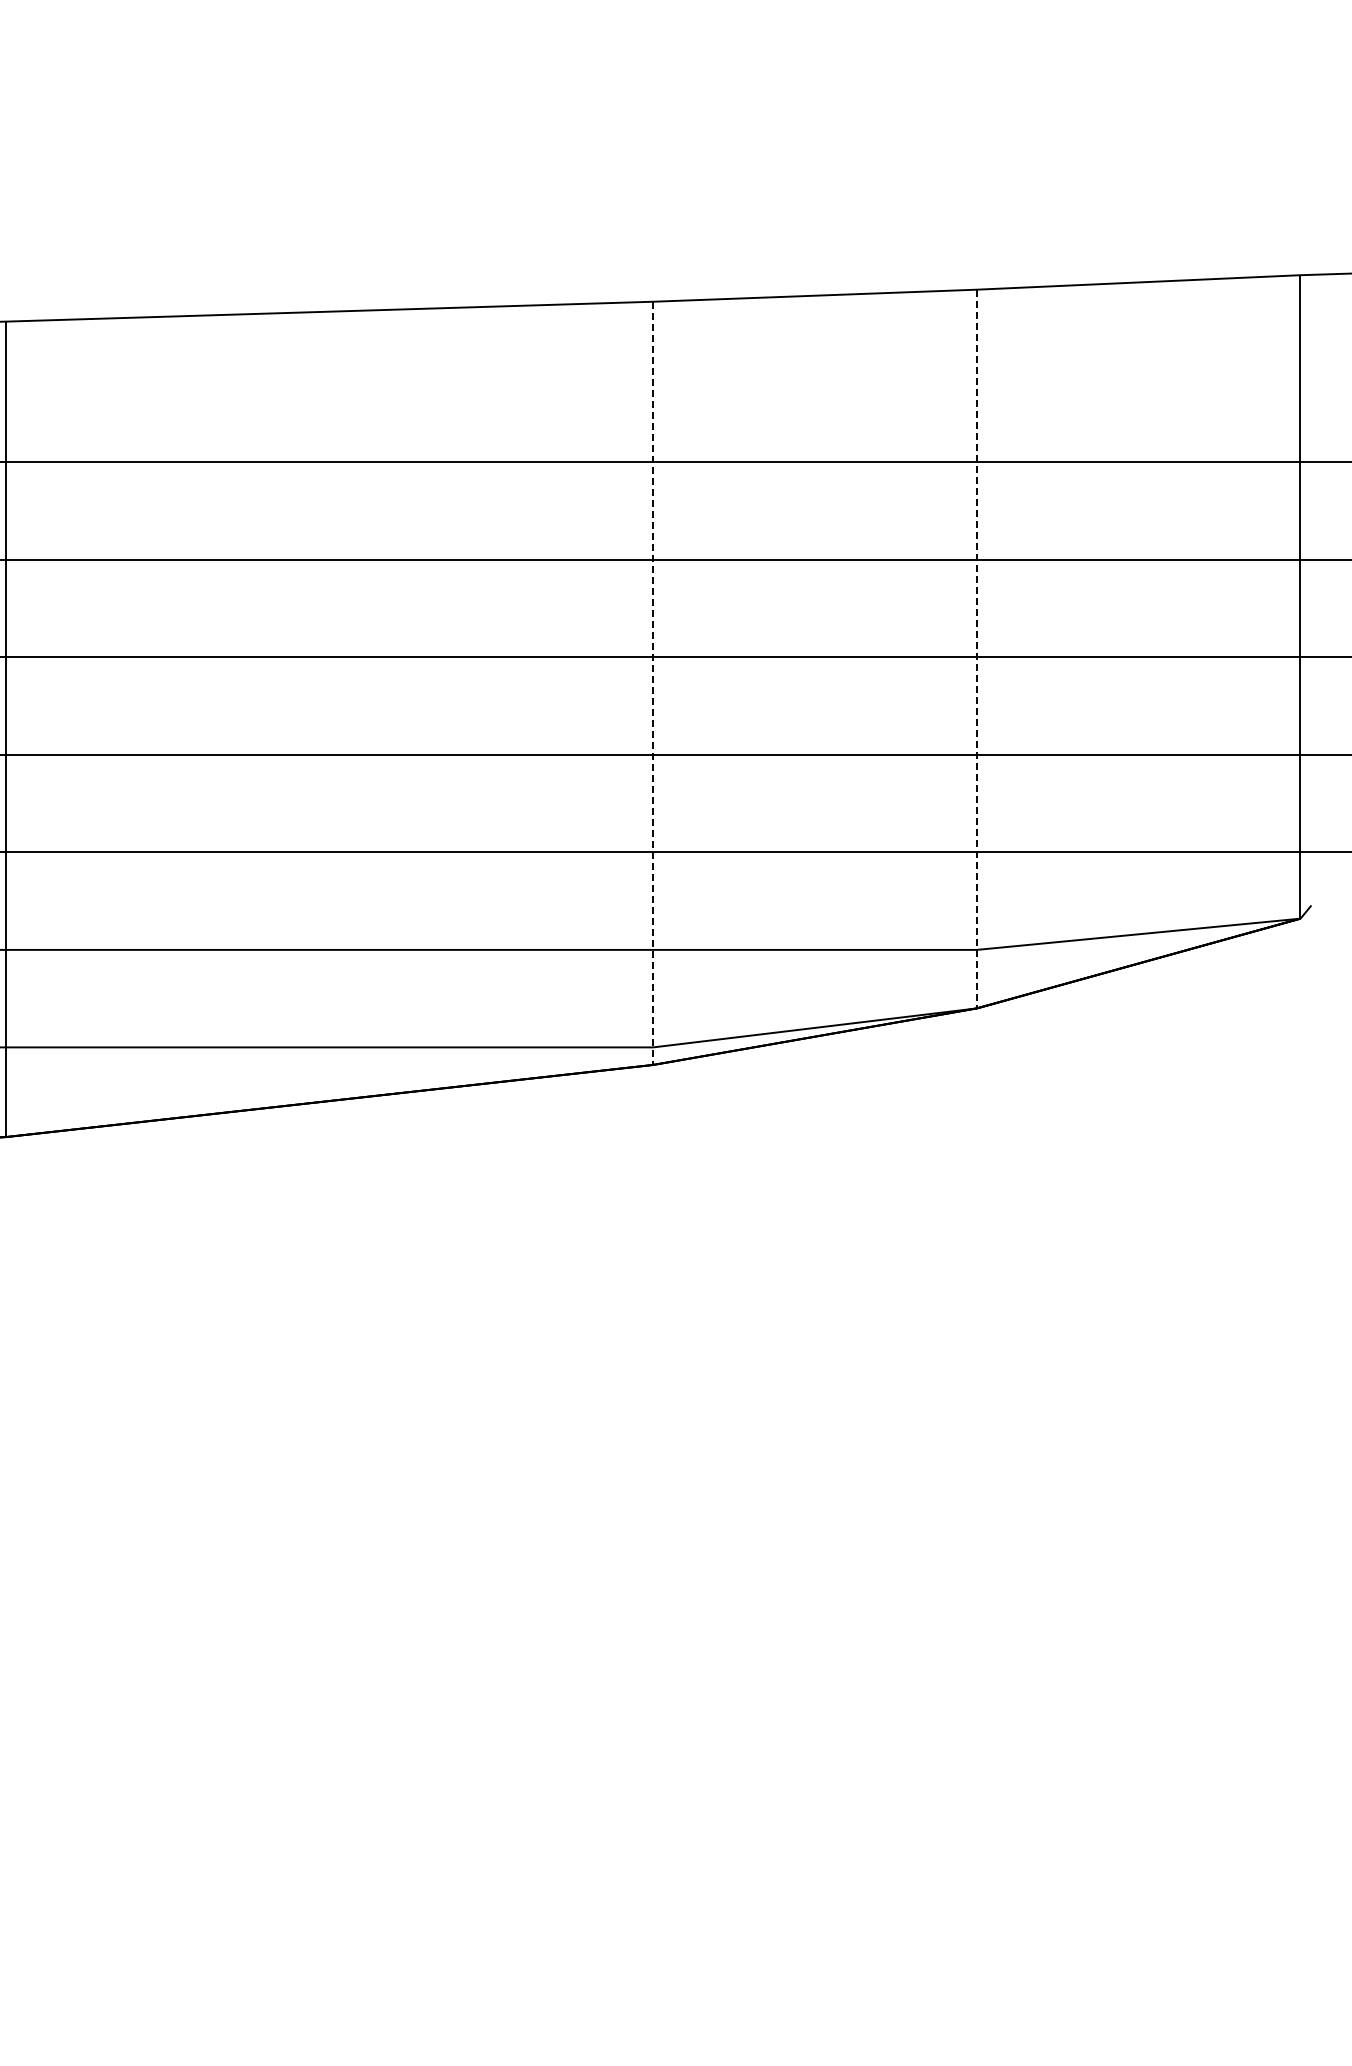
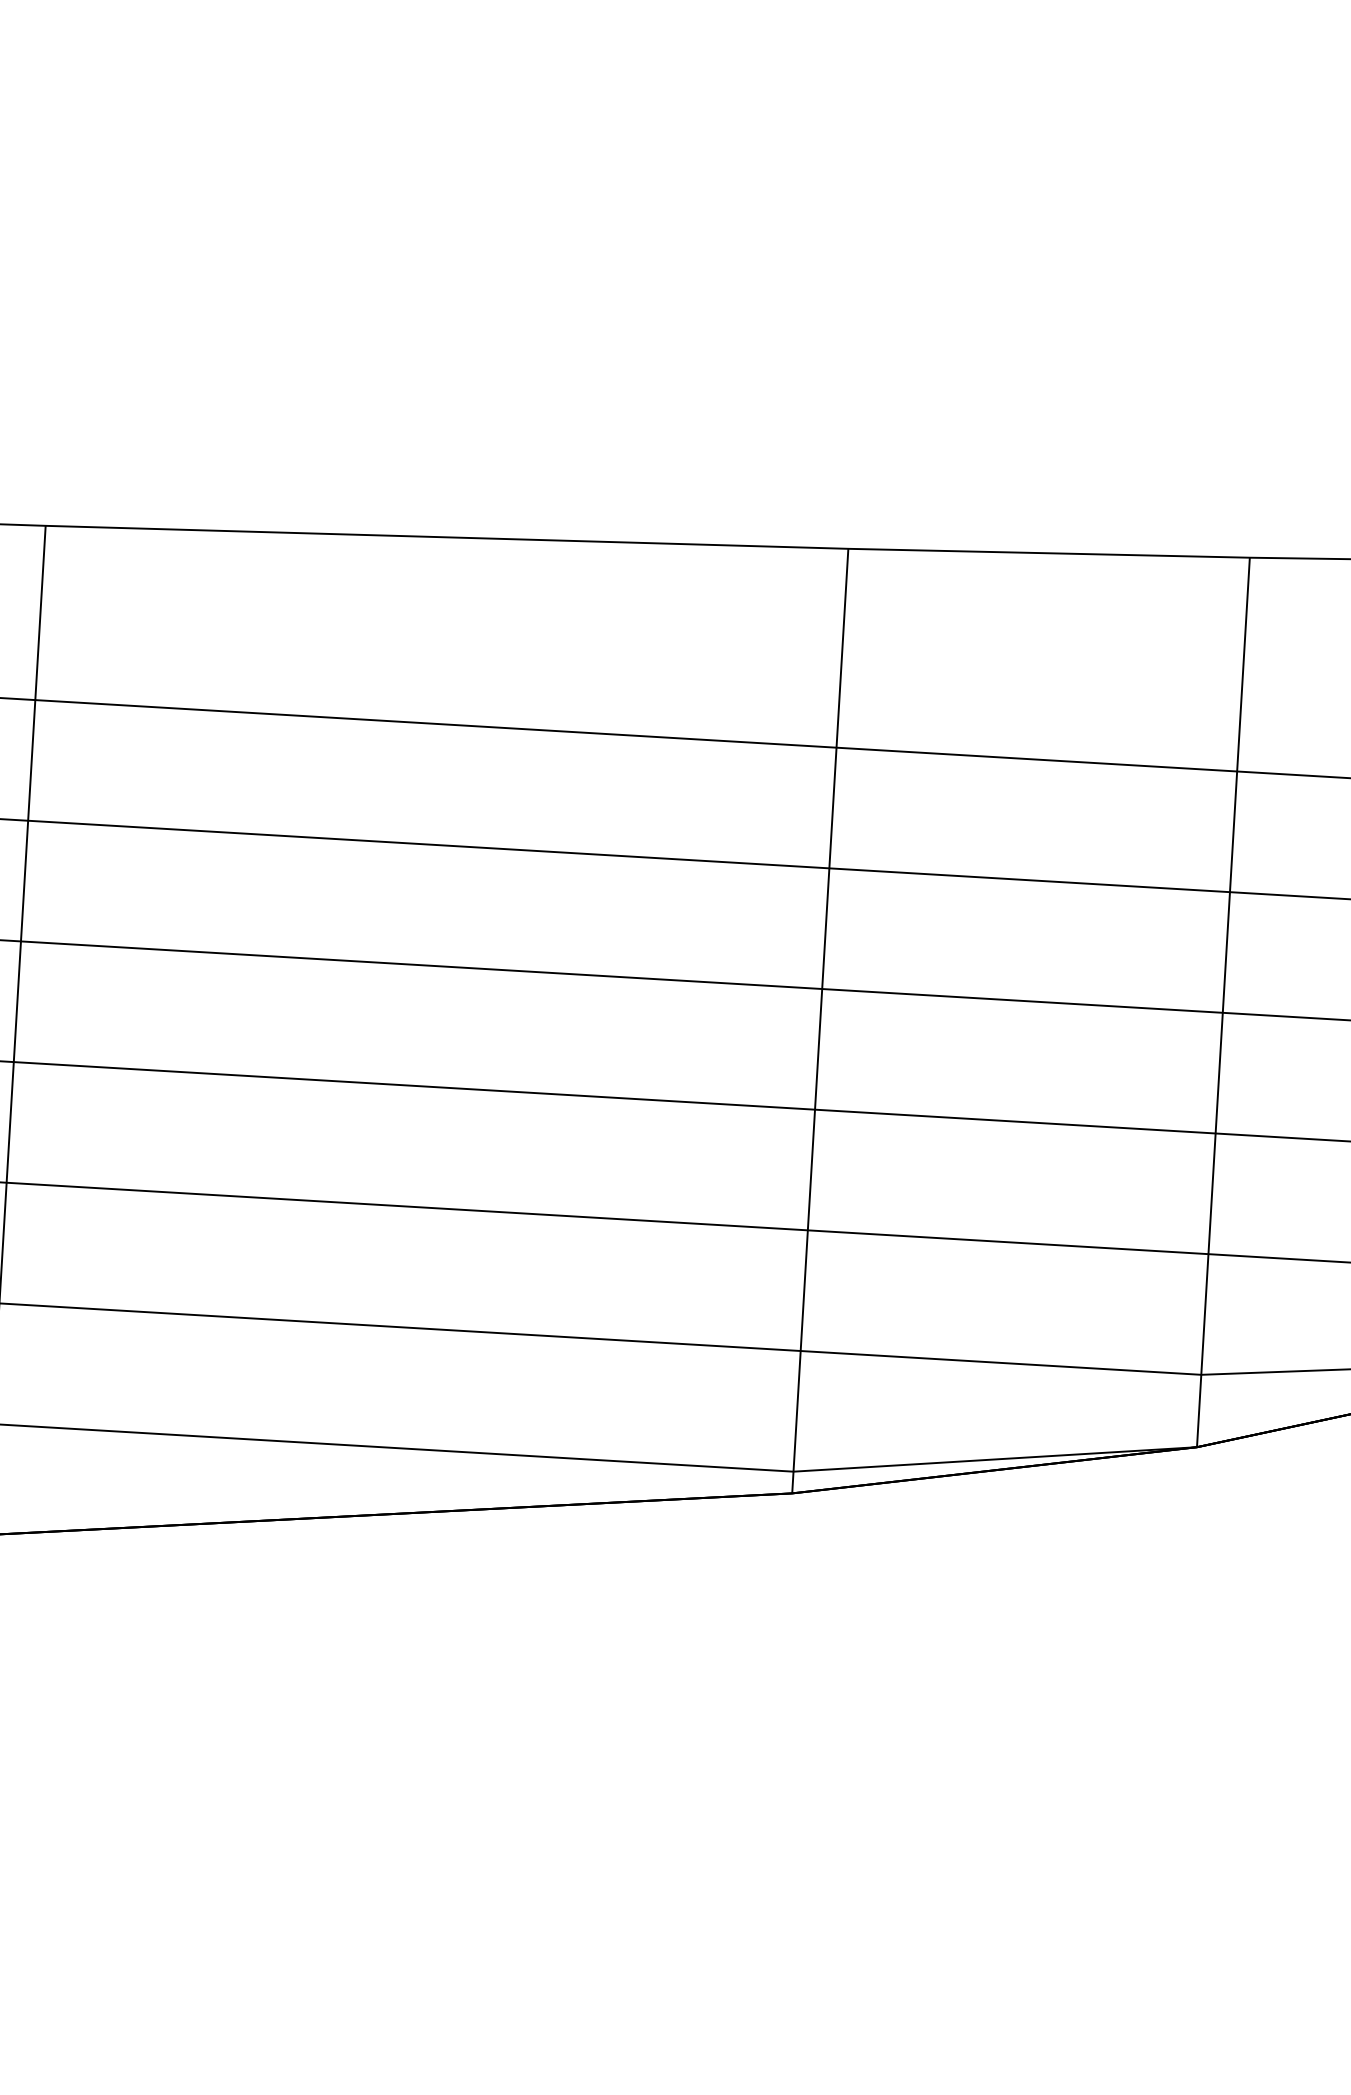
line: (976, 649) -> (1222, 1002), dashed -> solid
line: (653, 683) -> (820, 1021), dashed -> solid

